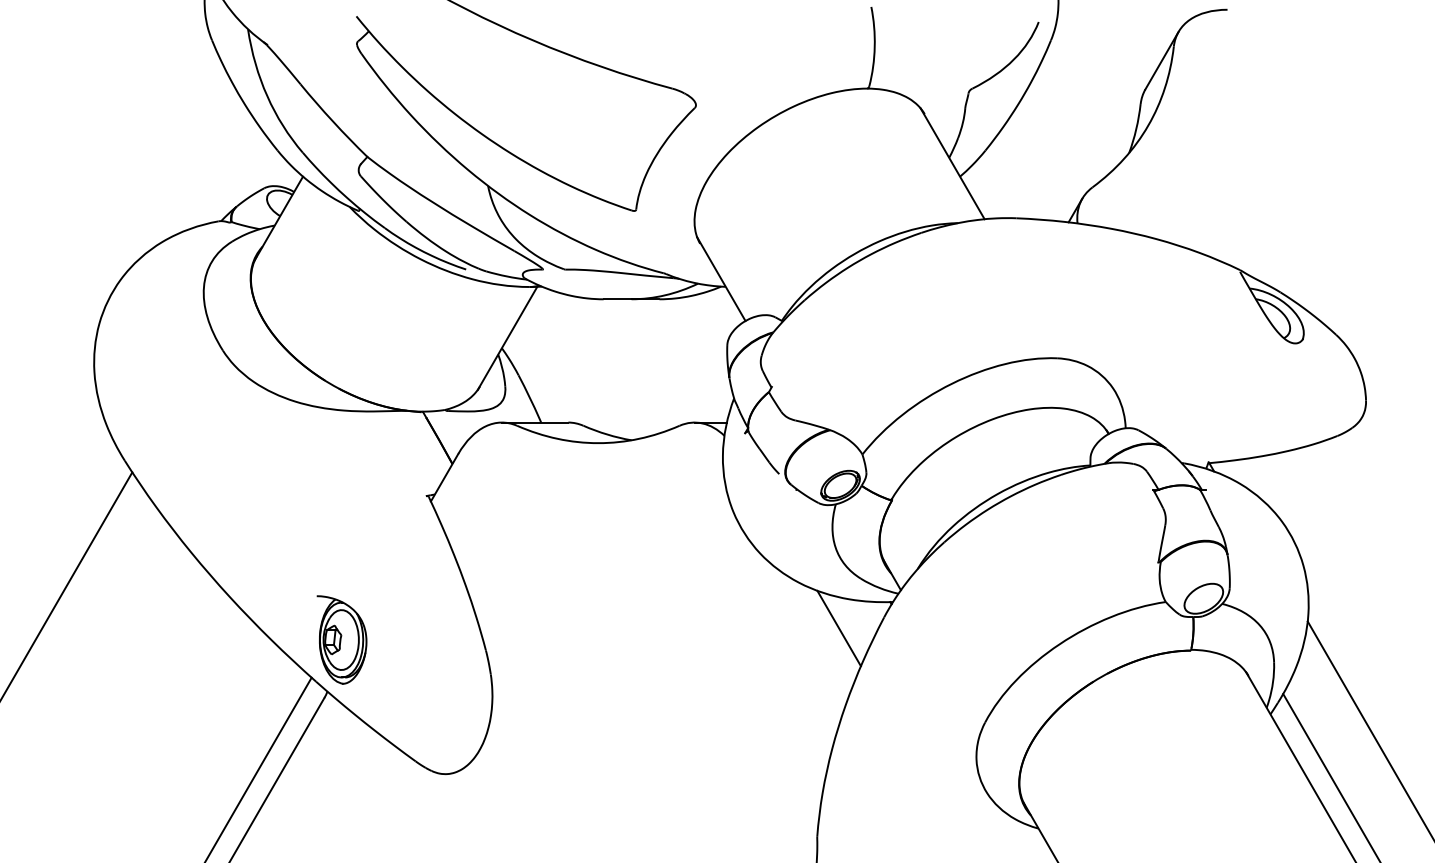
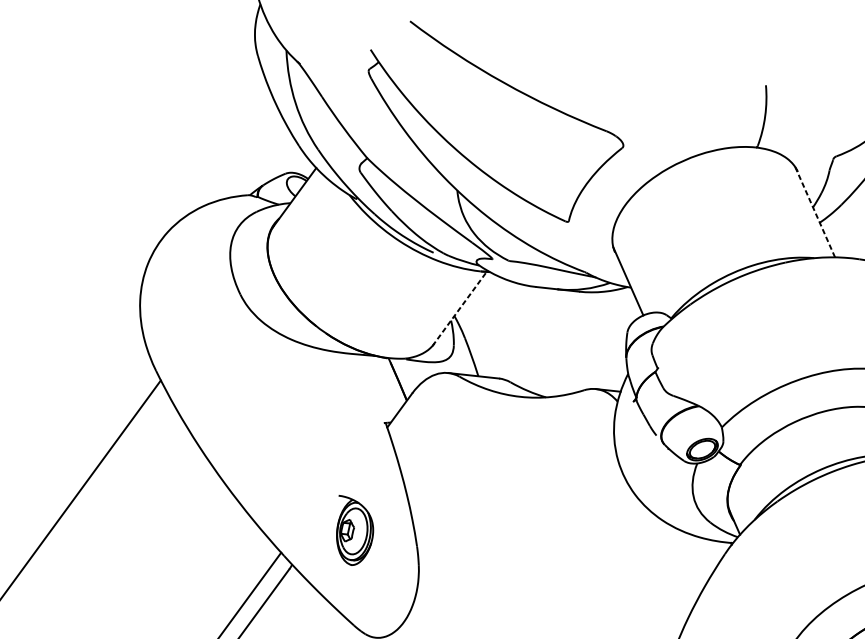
line: (952, 163) -> (815, 212), solid -> dashed
line: (507, 337) -> (459, 308), solid -> dashed
line: (838, 628) -> (689, 558), removed
part: (341, 639) -> (354, 530), moved

